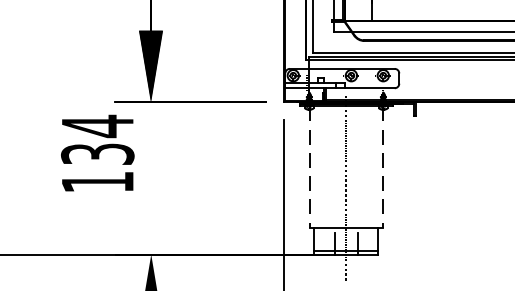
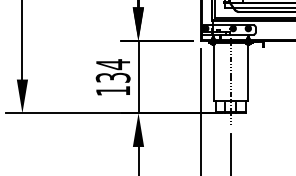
text: (96, 153) -> (112, 77), moved
line: (309, 168) -> (213, 72), dashed -> solid
line: (381, 168) -> (247, 72), dashed -> solid
line: (151, 179) -> (138, 77), added

